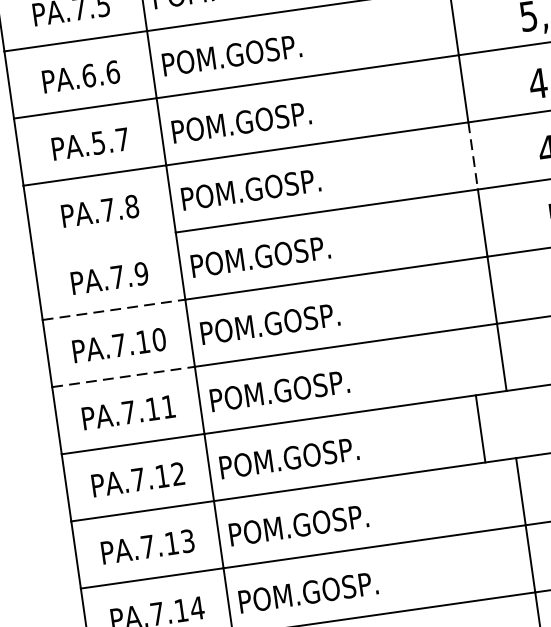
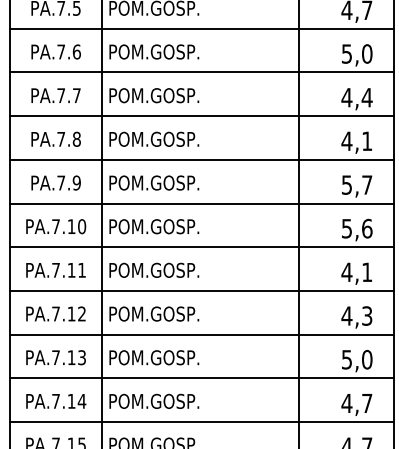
text: (89, 74) -> (61, 51), PA.6.6 -> PA.7.6
text: (97, 142) -> (60, 95), PA.5.7 -> PA.7.7
line: (472, 155) -> (298, 137), dashed -> solid
line: (103, 242) -> (55, 159), added
line: (114, 309) -> (56, 203), dashed -> solid
line: (124, 377) -> (56, 247), dashed -> solid
line: (479, 428) -> (298, 312), moved

